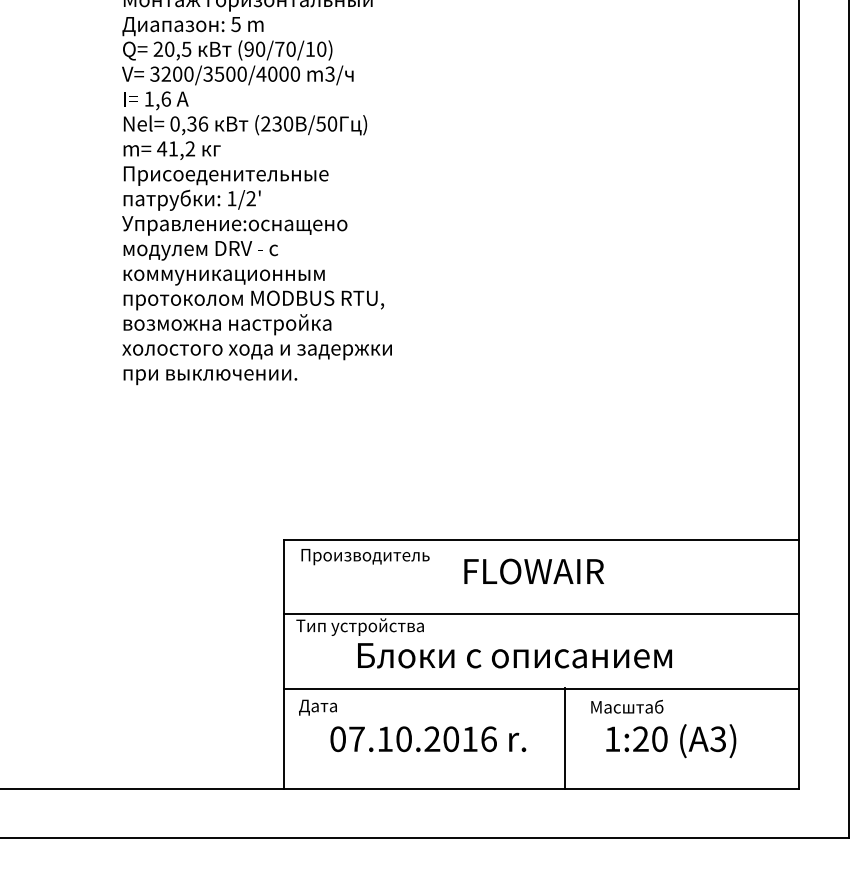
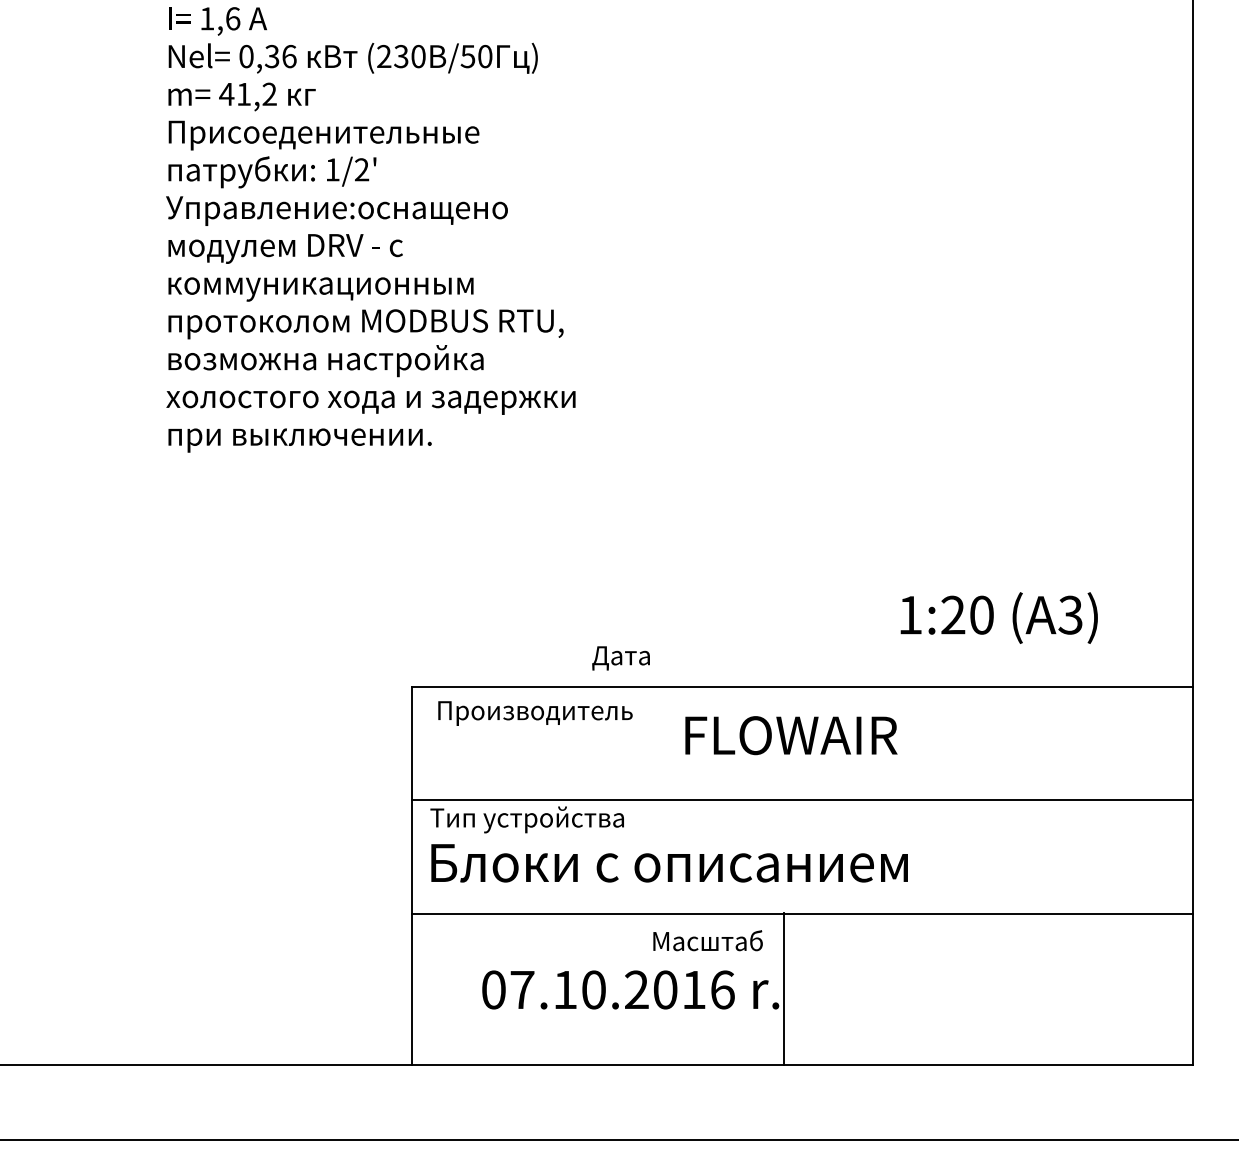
text: (514, 655) -> (668, 862), moved
text: (627, 706) -> (708, 940), moved
text: (317, 707) -> (620, 658), moved
line: (564, 738) -> (784, 988), moved
text: (671, 741) -> (999, 618), moved

